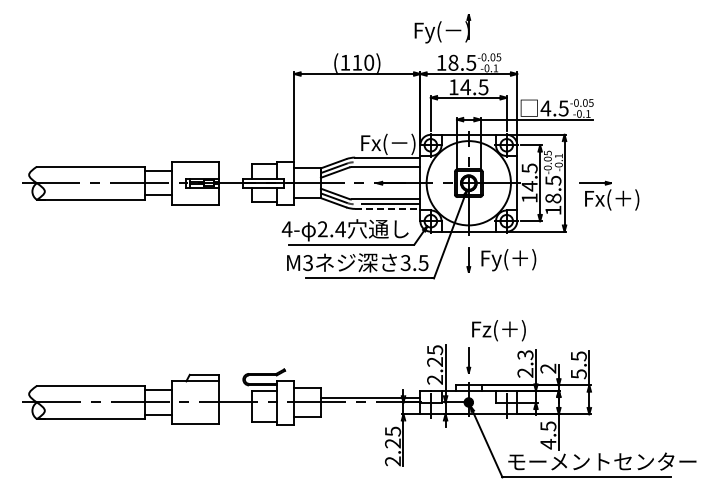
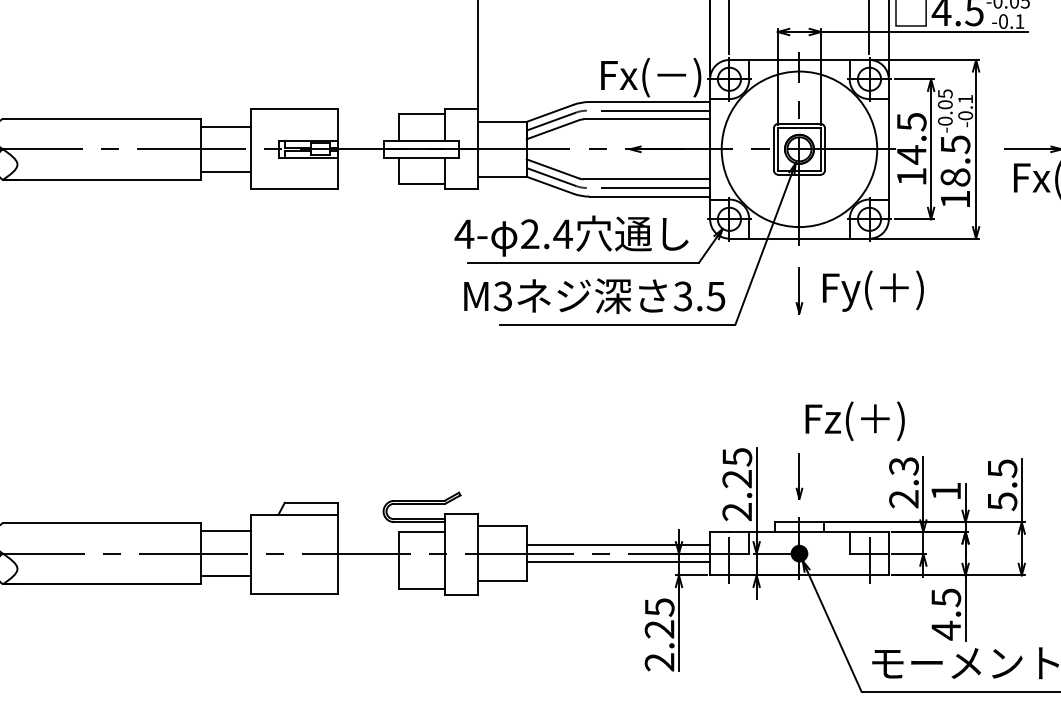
line: (386, 162) -> (647, 111), added
line: (387, 208) -> (649, 195), dashed -> solid
text: (548, 368) -> (946, 491), 2 -> 1
line: (370, 407) -> (618, 562), added

